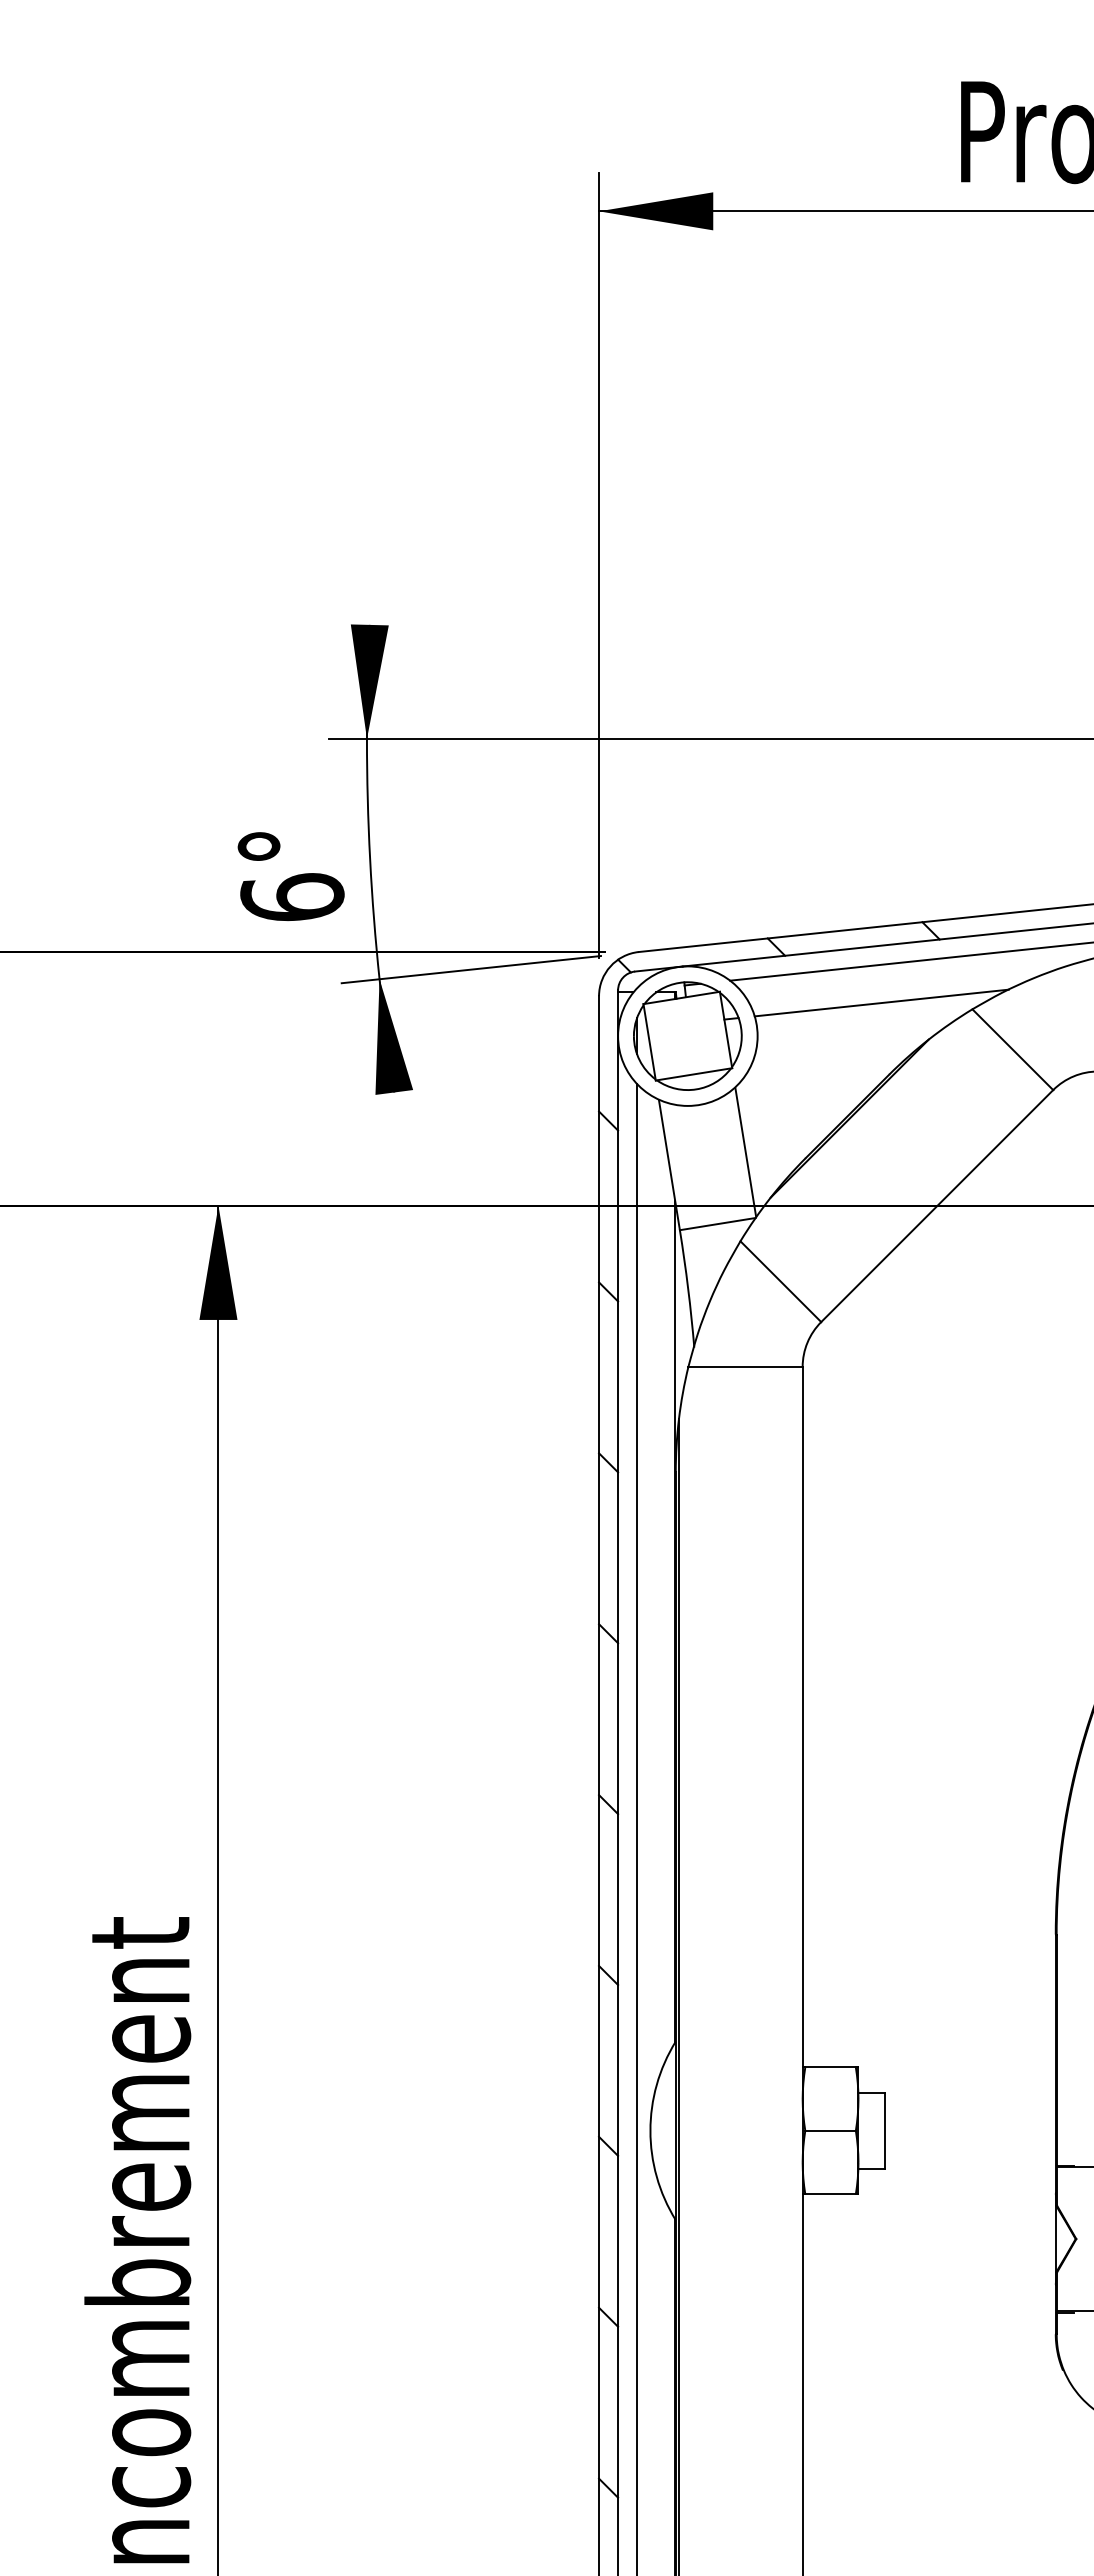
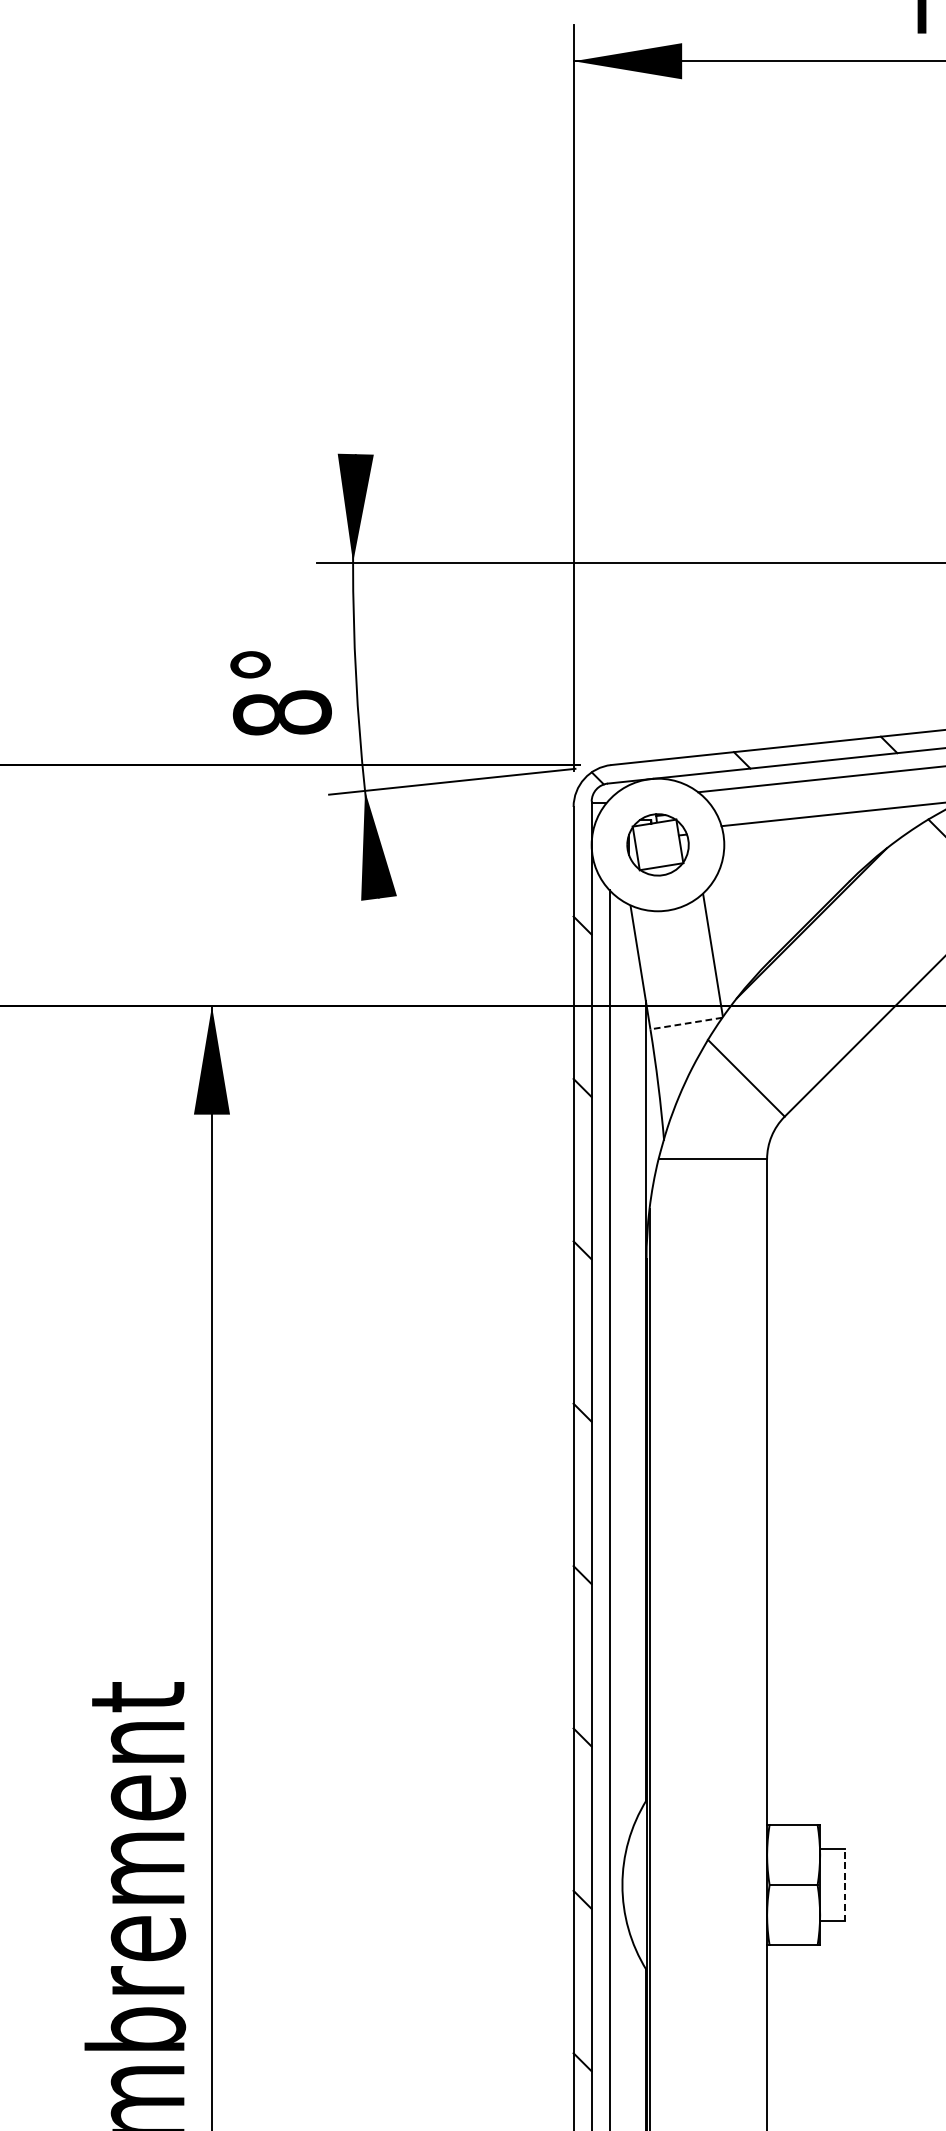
text: (292, 897) -> (282, 713), 6° -> 8°
part: (687, 1035) -> (657, 844), size x0.6
line: (717, 1224) -> (686, 1023), solid -> dashed
line: (885, 2130) -> (845, 1884), solid -> dashed

